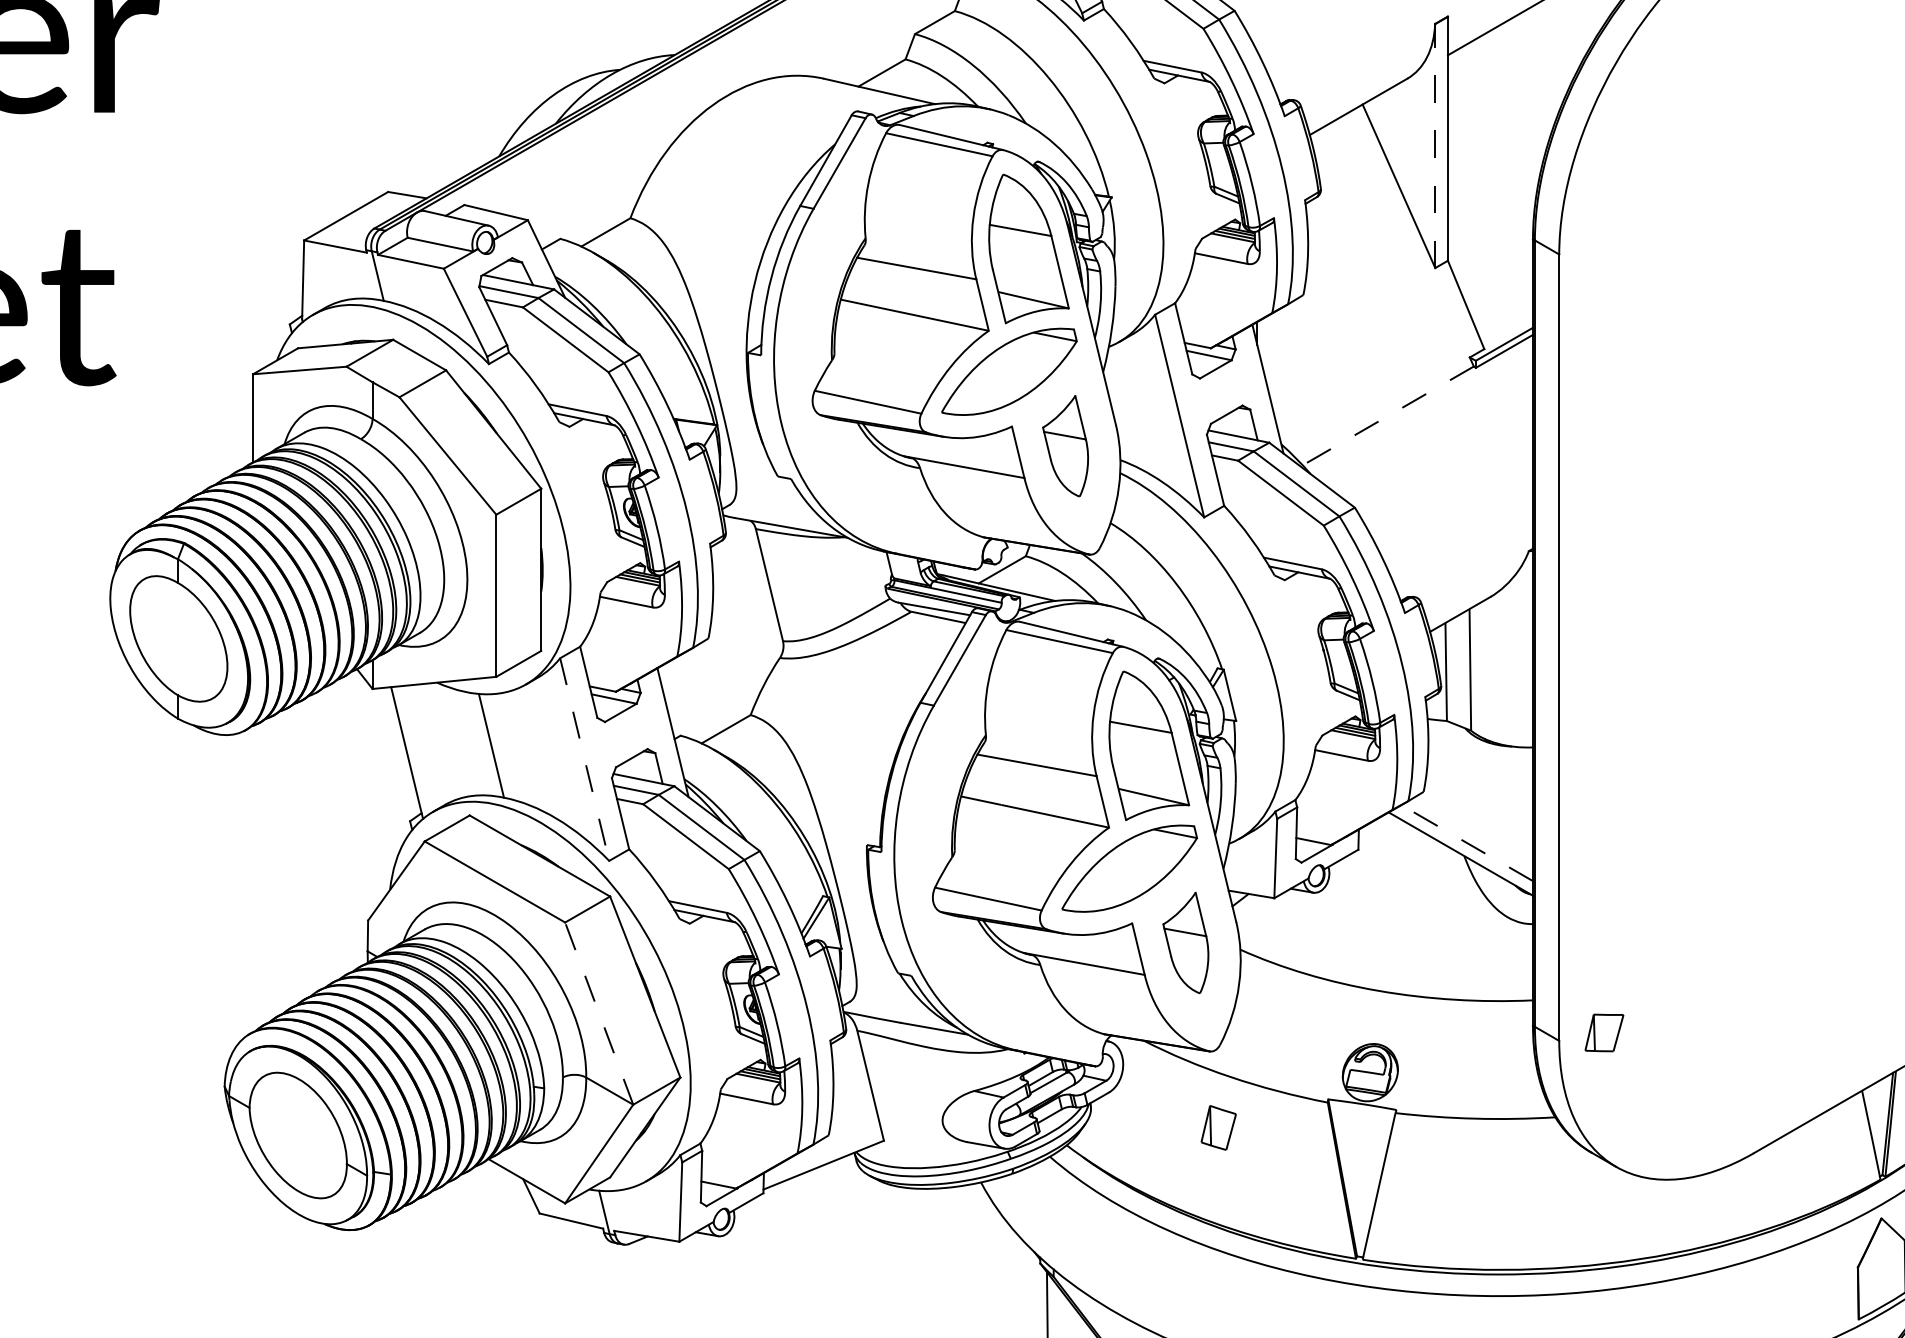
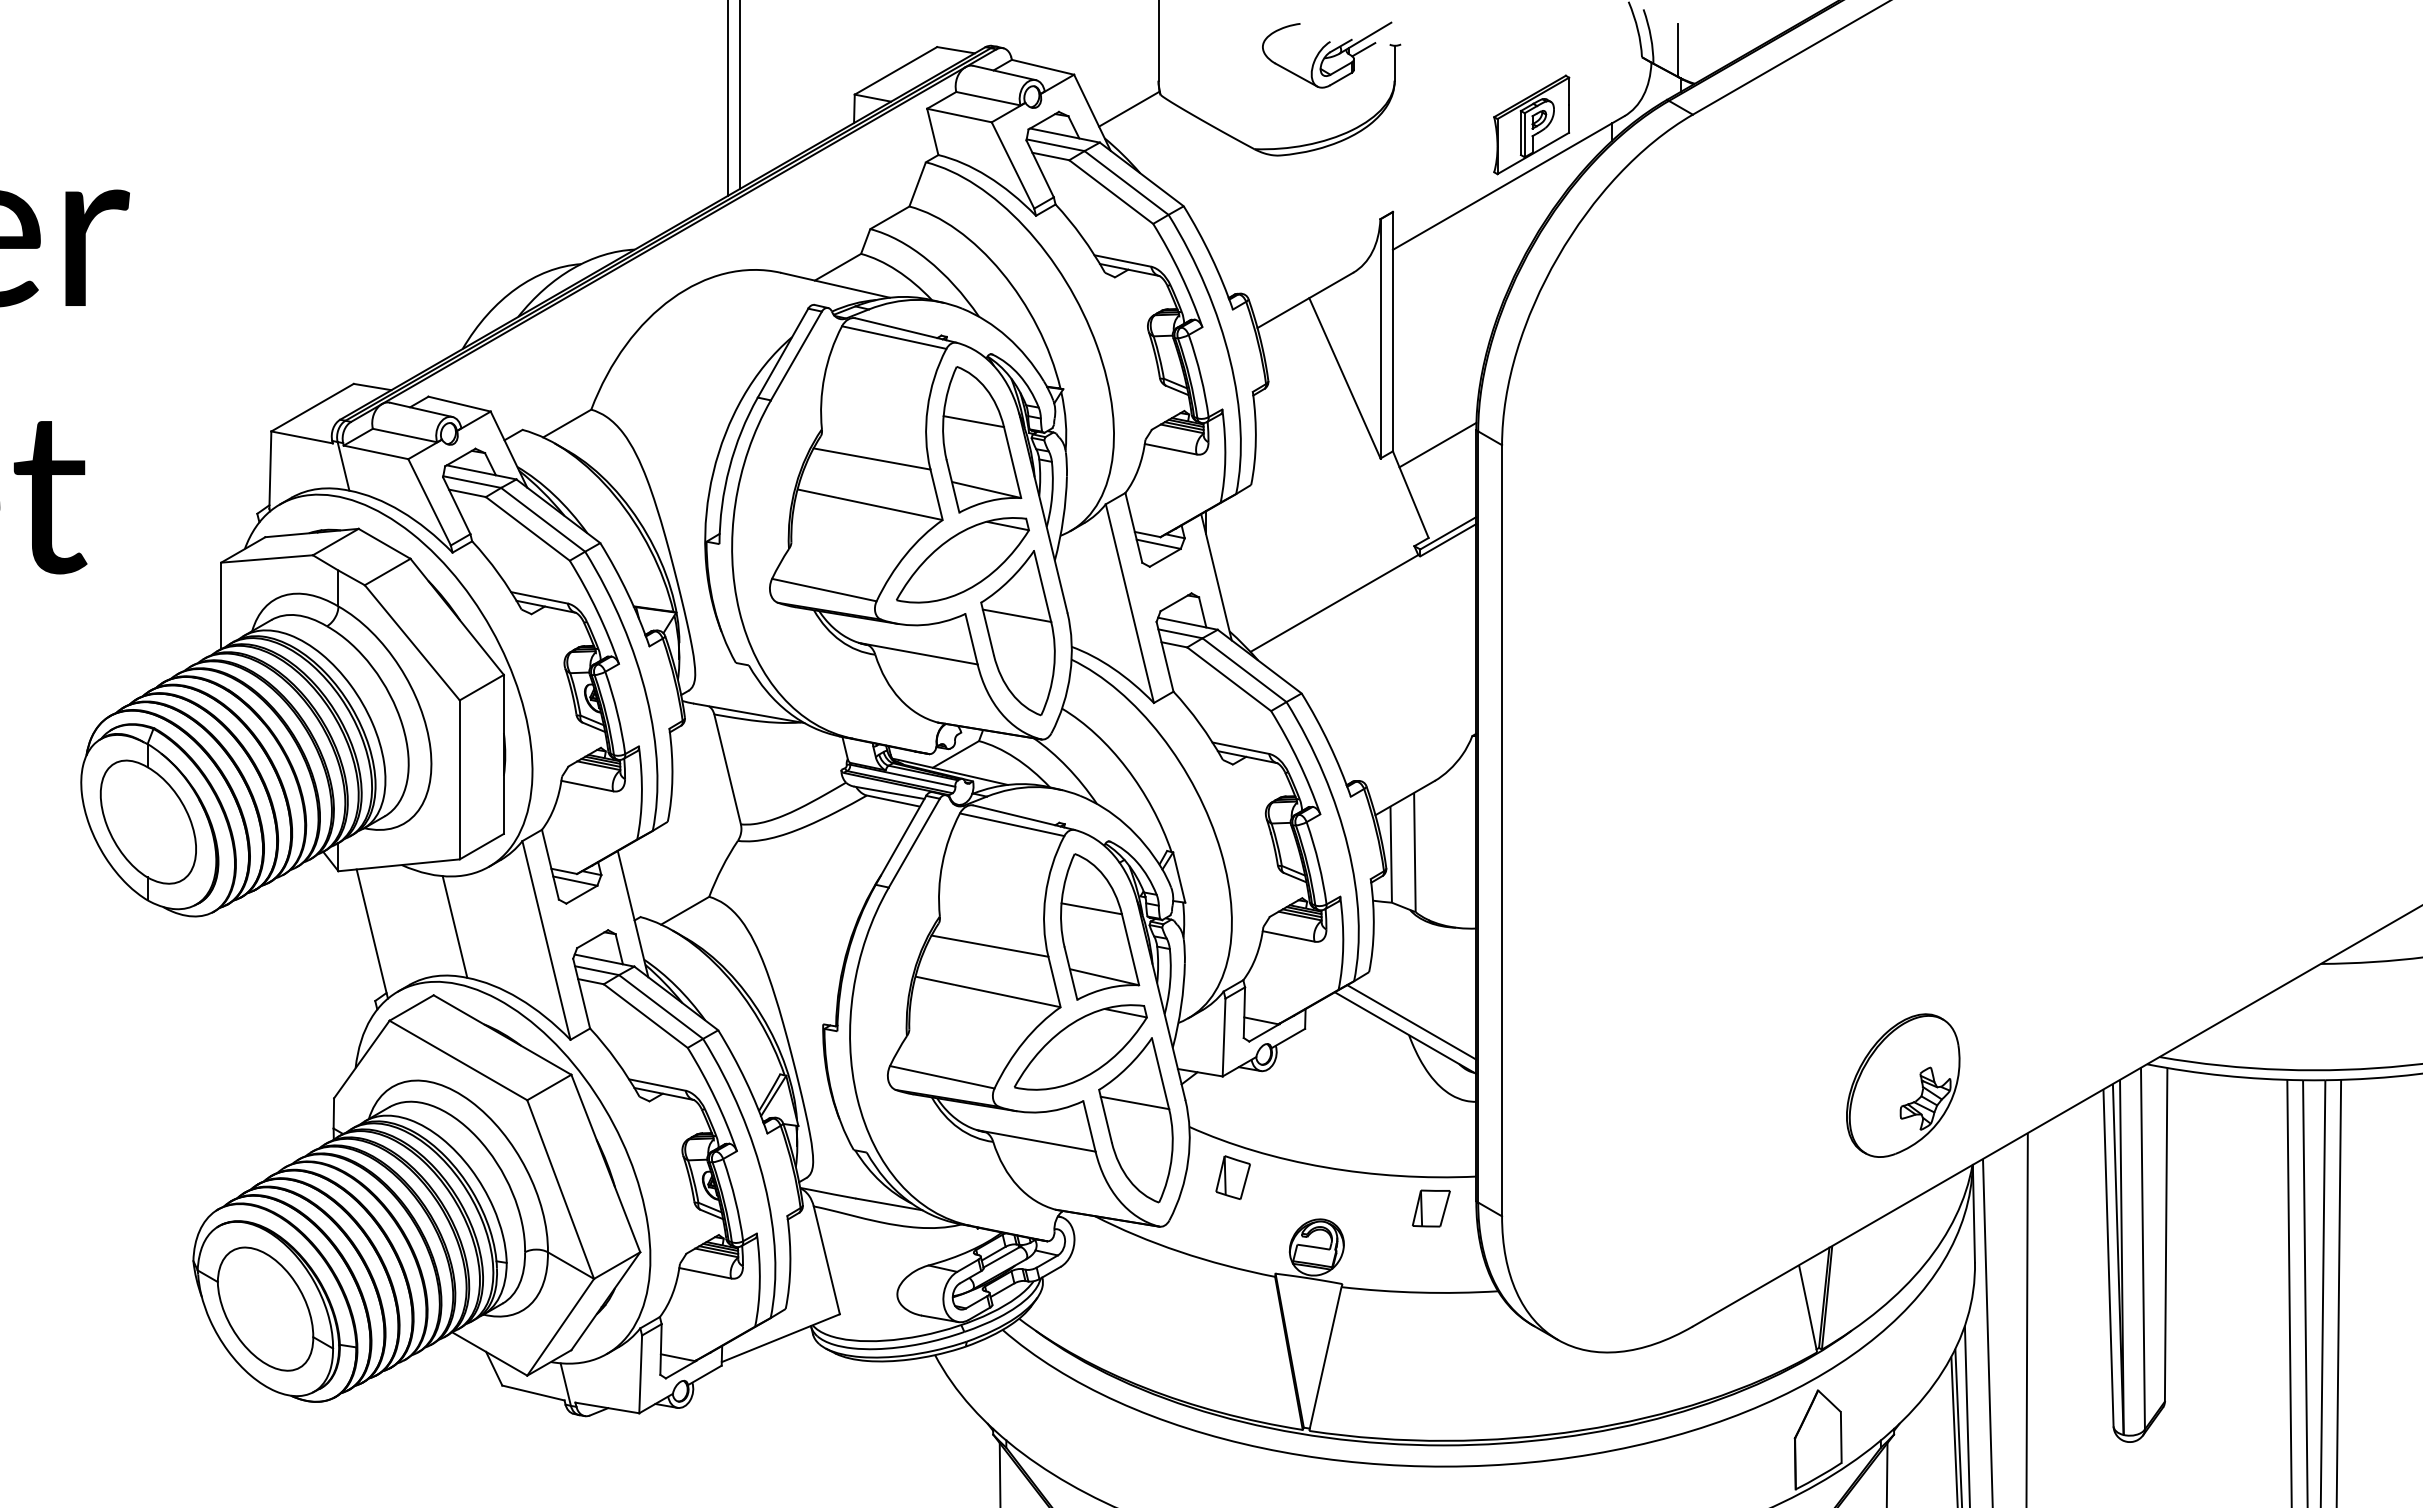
line: (1435, 145) -> (1380, 338), dashed -> solid
line: (1493, 253) -> (1437, 444), added
line: (1388, 415) -> (1334, 603), dashed -> solid
part: (1065, 446) -> (1017, 633), size x1.67
line: (584, 759) -> (546, 940), dashed -> solid
line: (1466, 843) -> (1411, 1022), dashed -> solid
part: (1185, 943) -> (1135, 1120), size x1.67
line: (599, 1013) -> (560, 1189), dashed -> solid
part: (1604, 1032) -> (1431, 1208), moved
part: (1218, 1127) -> (1232, 1177), moved

